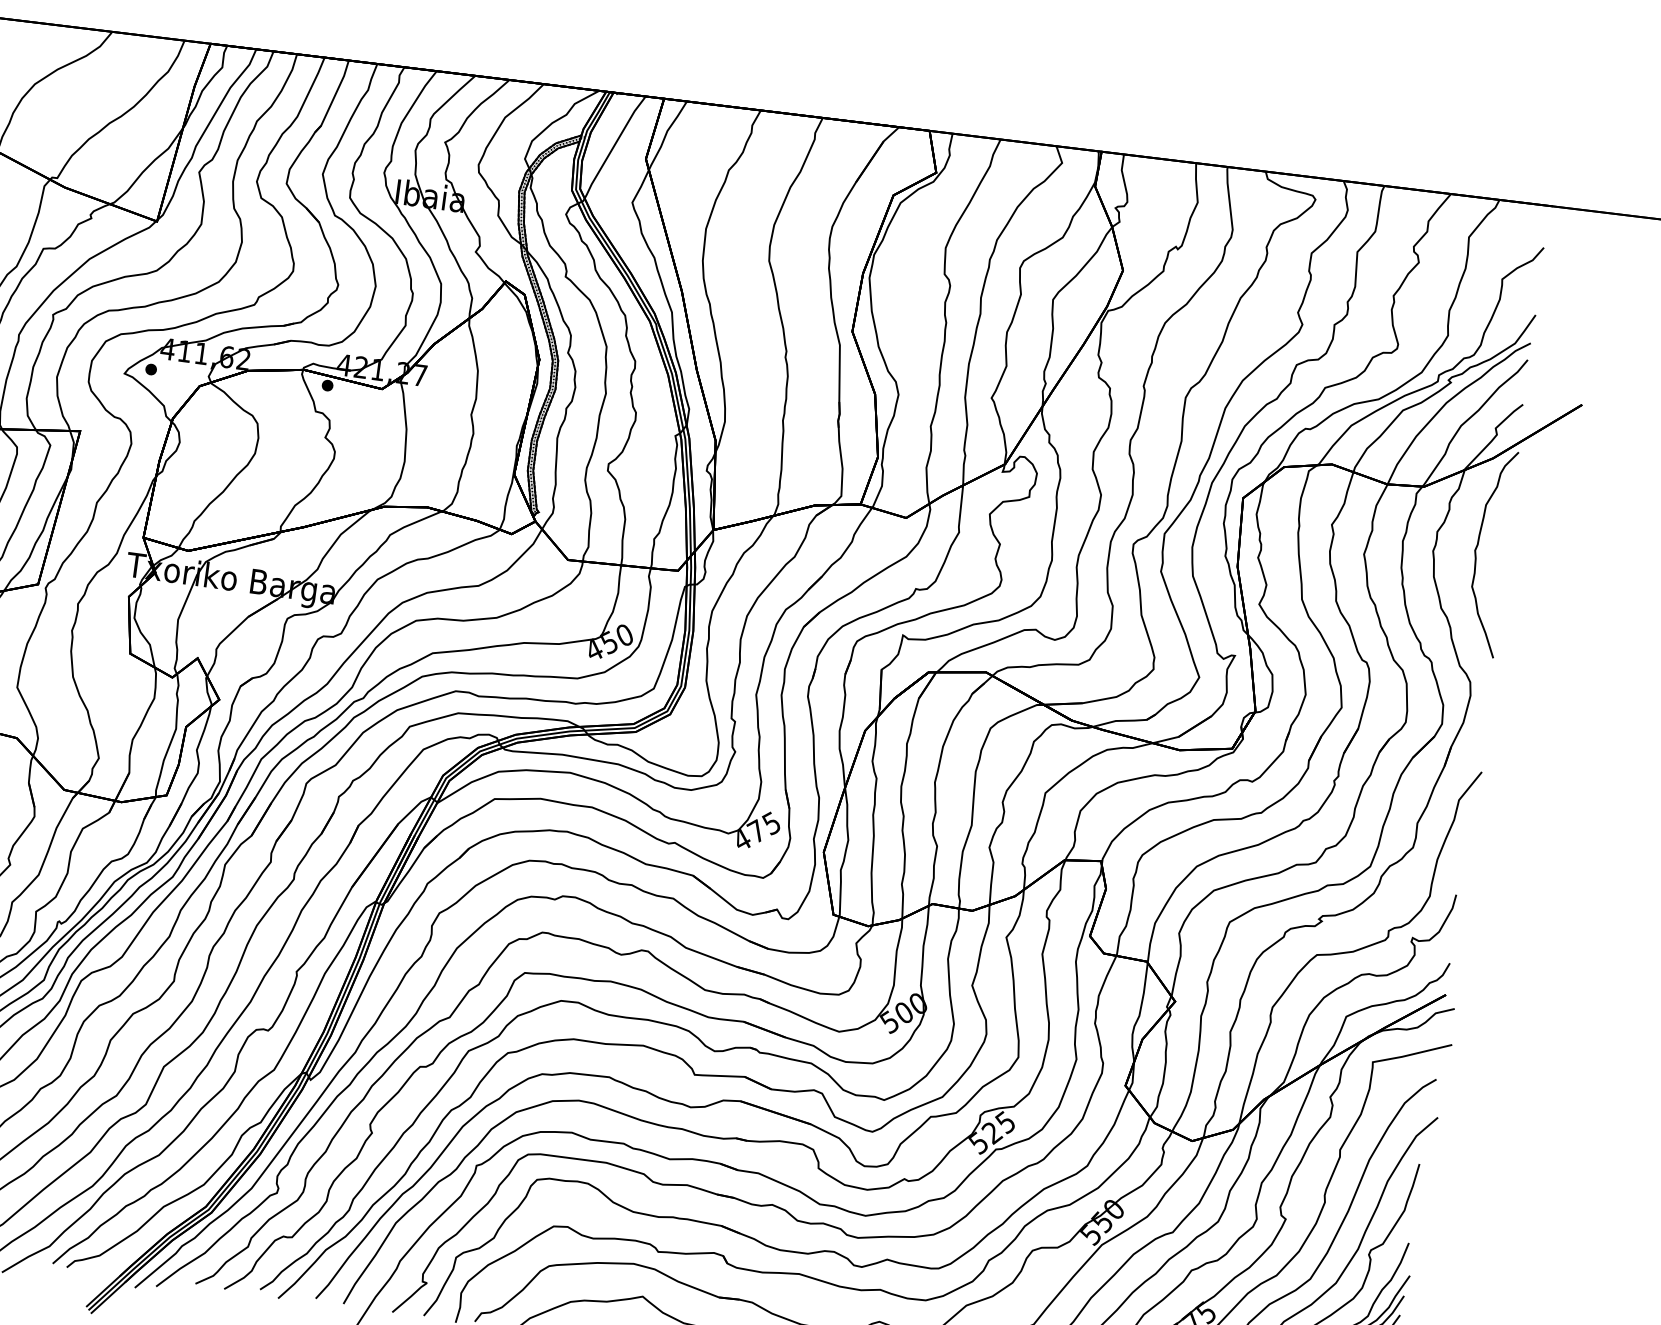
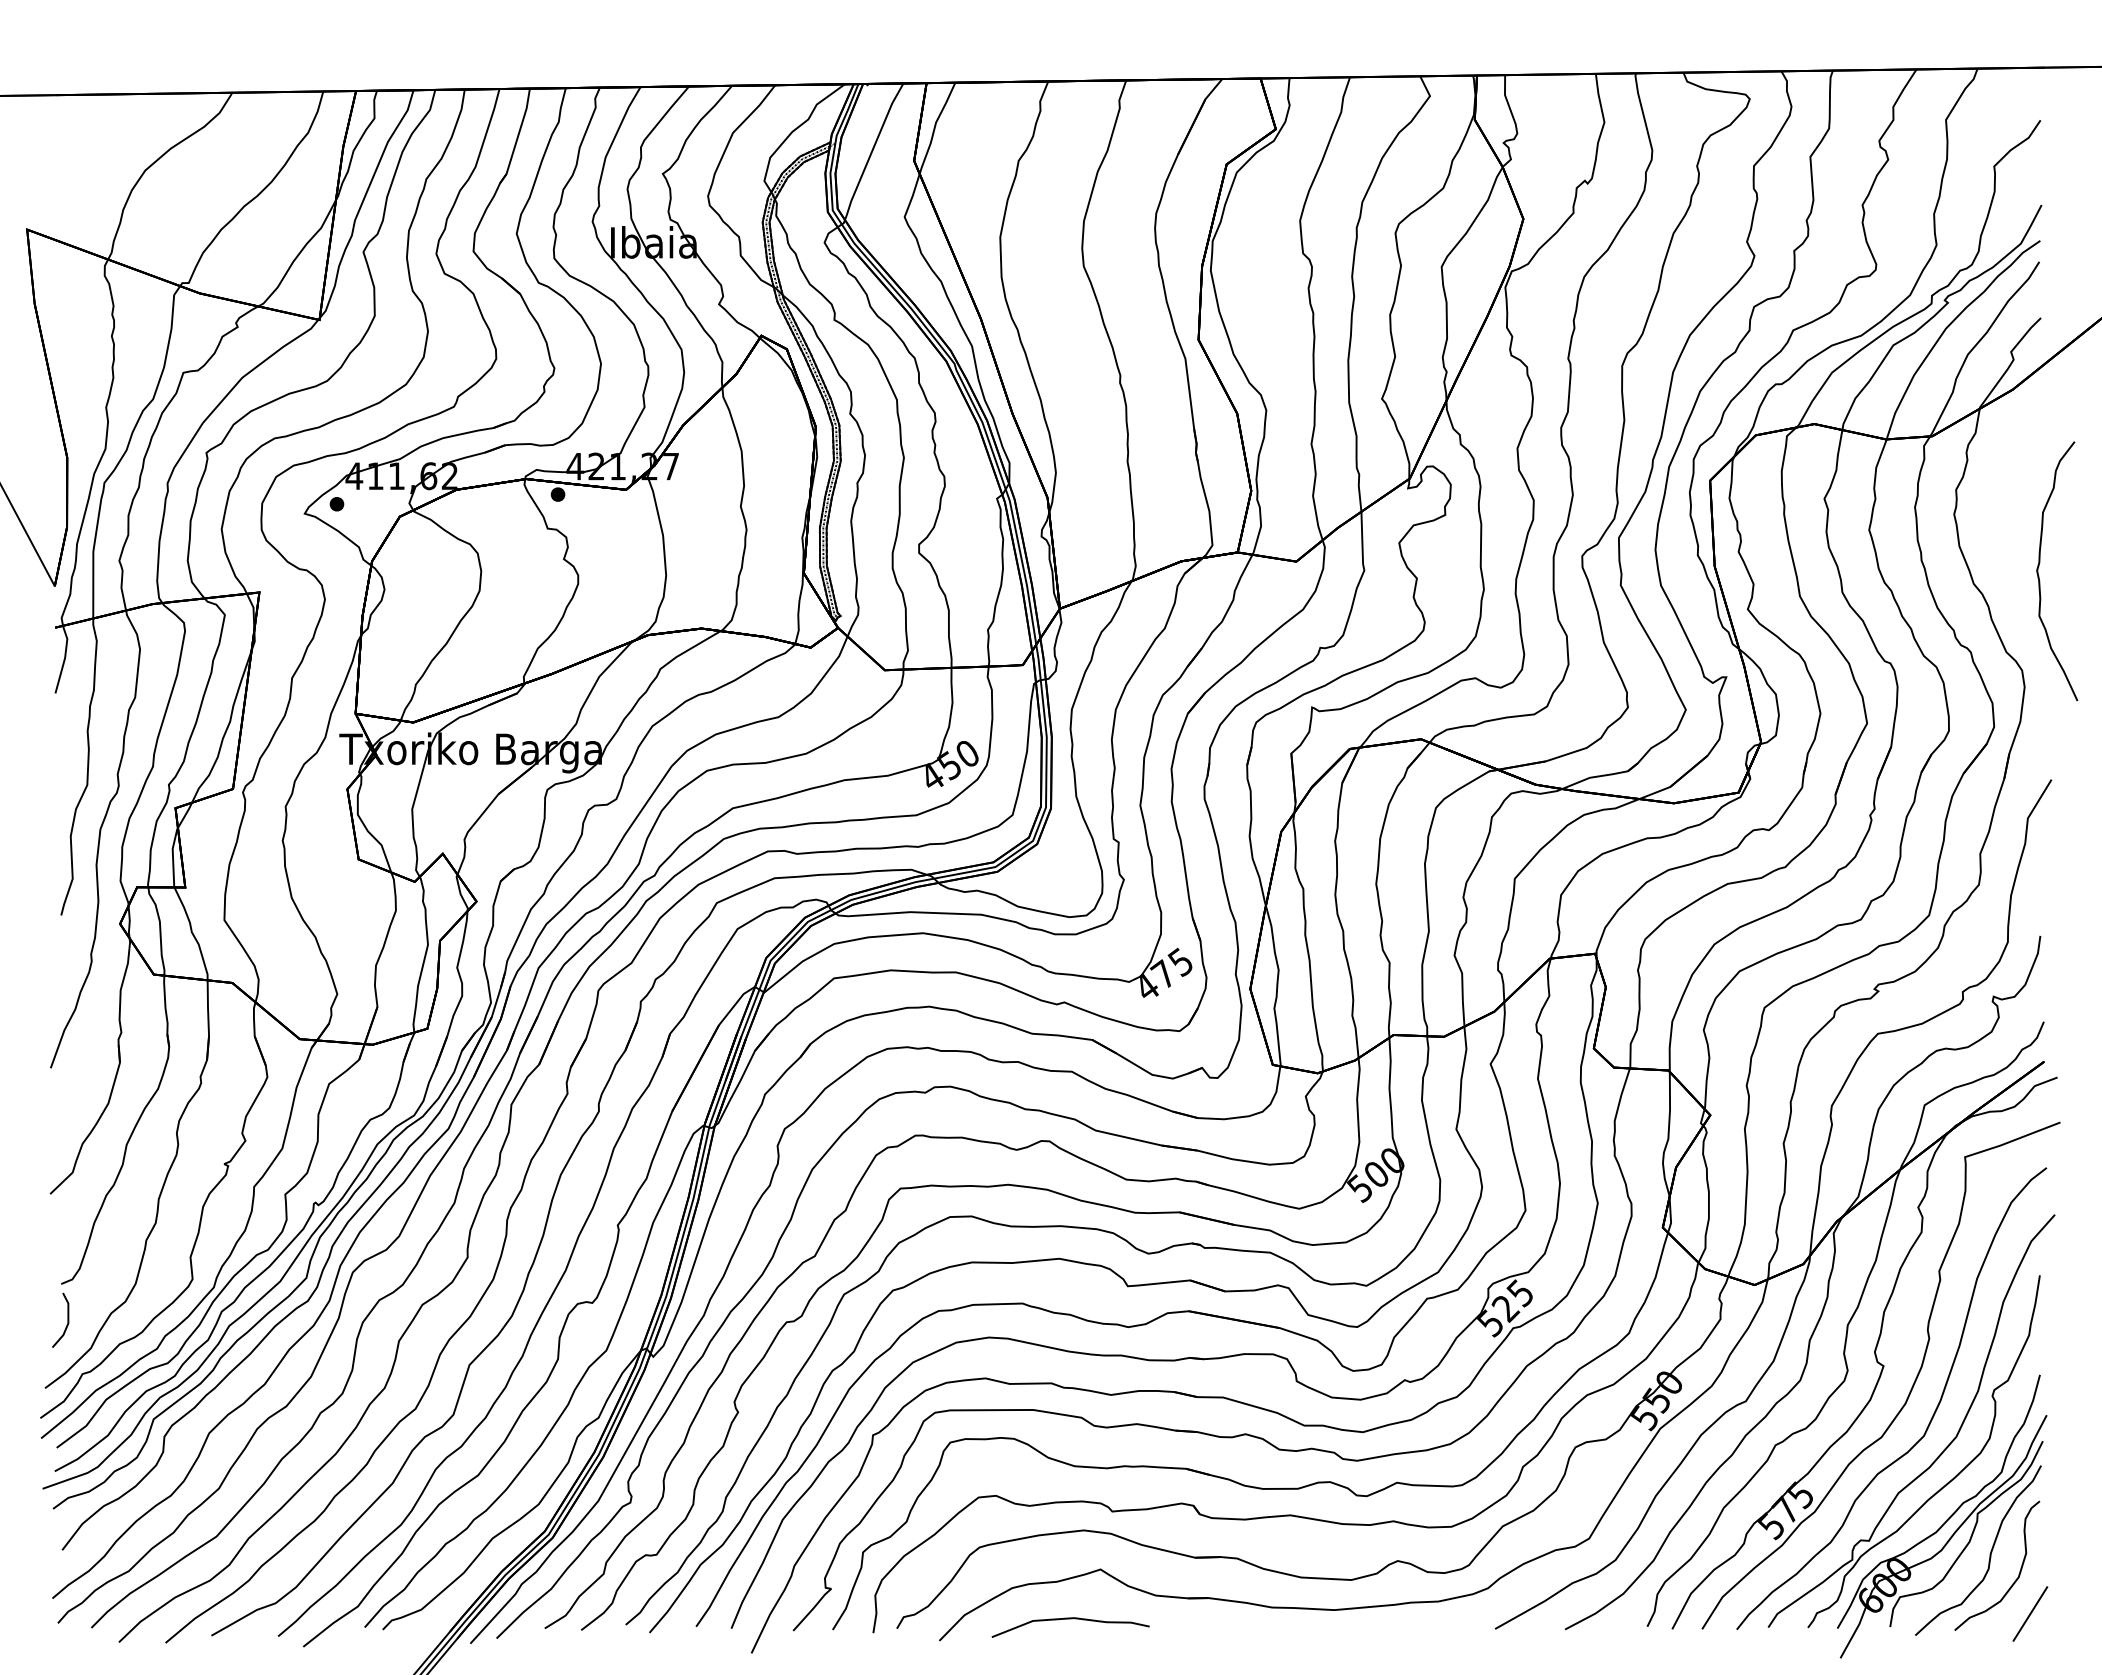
part: (1477, 547) -> (2039, 566), moved

